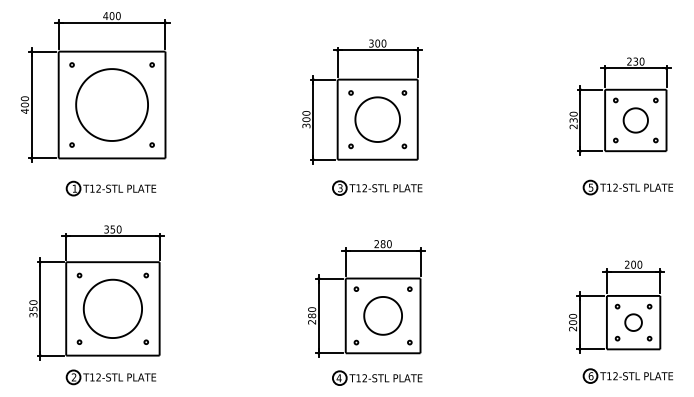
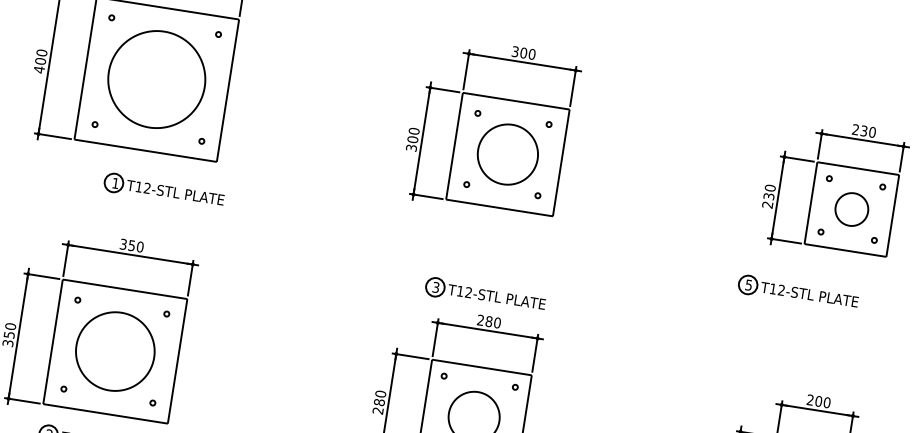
part: (377, 187) -> (485, 294), moved
part: (627, 187) -> (797, 292), moved
part: (110, 188) -> (163, 190), moved

